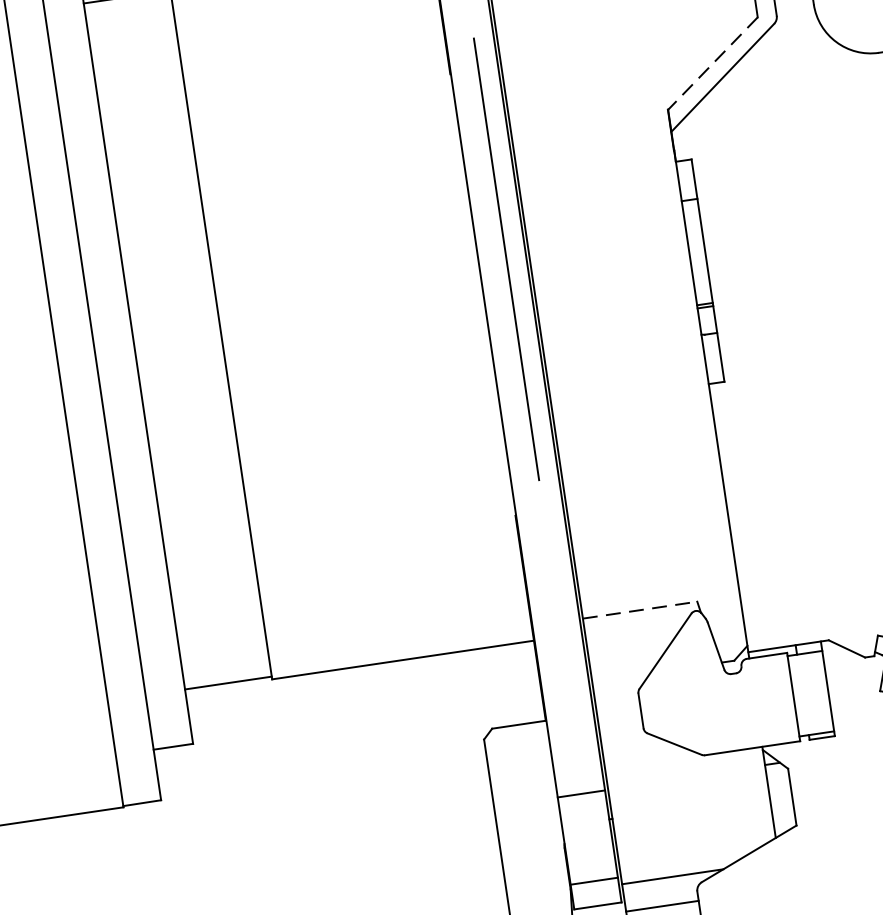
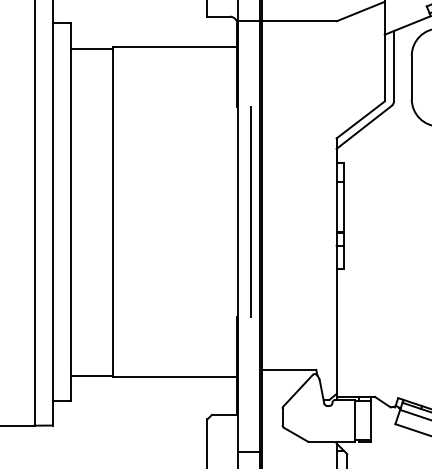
line: (712, 64) -> (360, 120), dashed -> solid
line: (505, 258) -> (250, 211), moved
line: (640, 609) -> (289, 369), dashed -> solid

